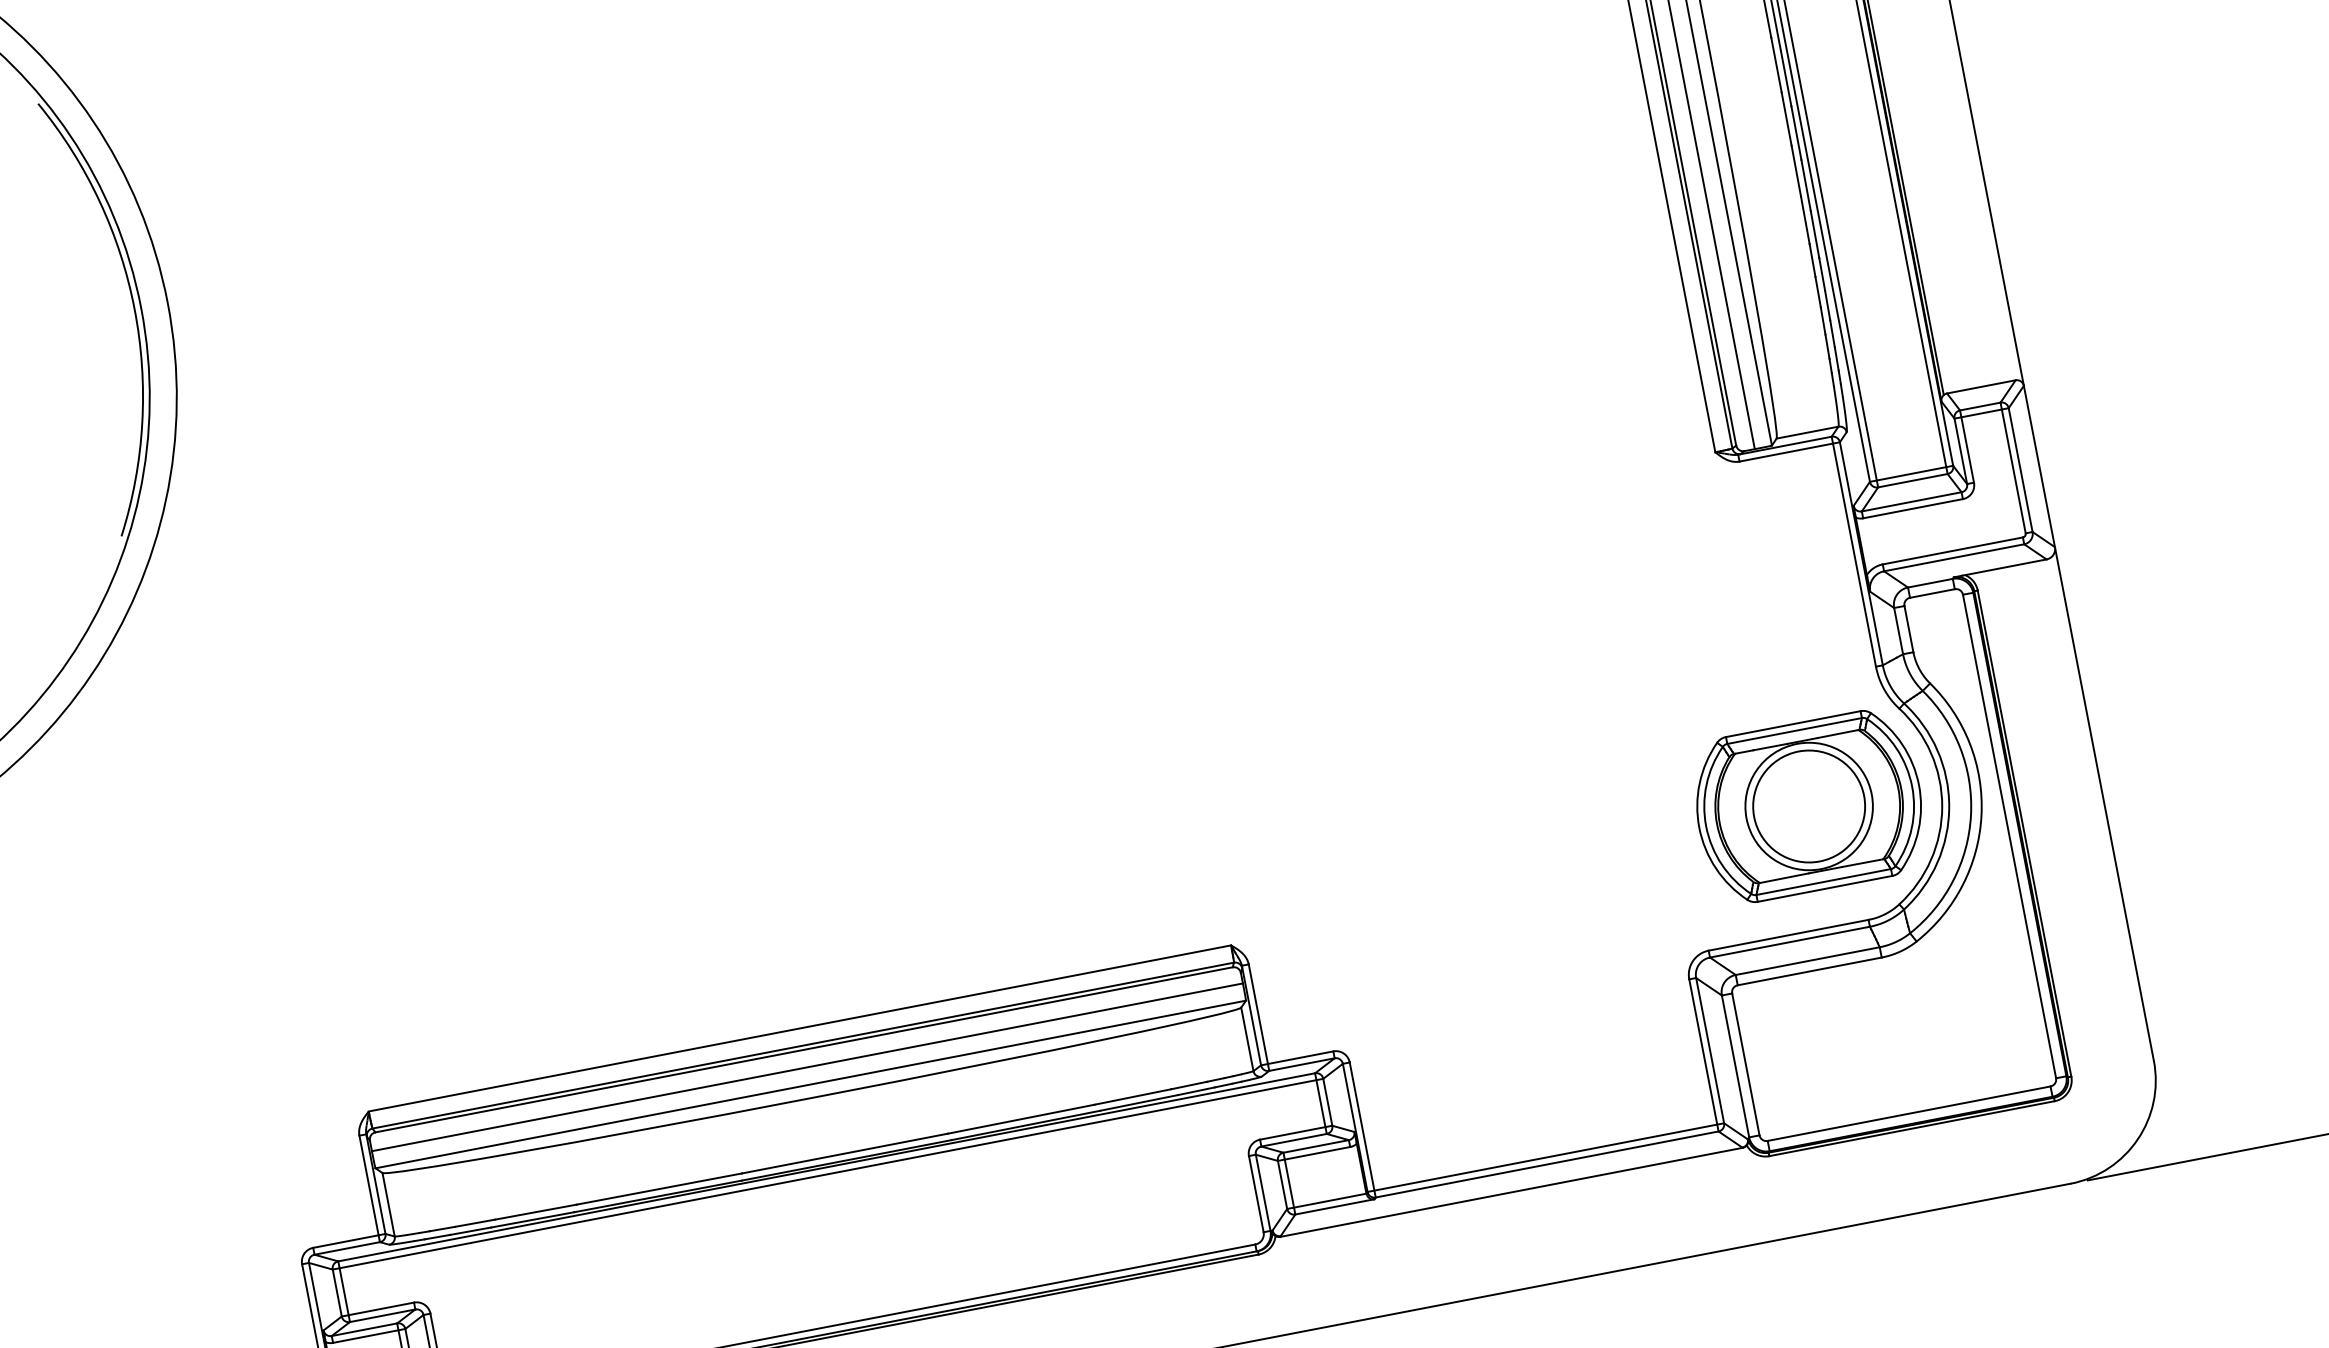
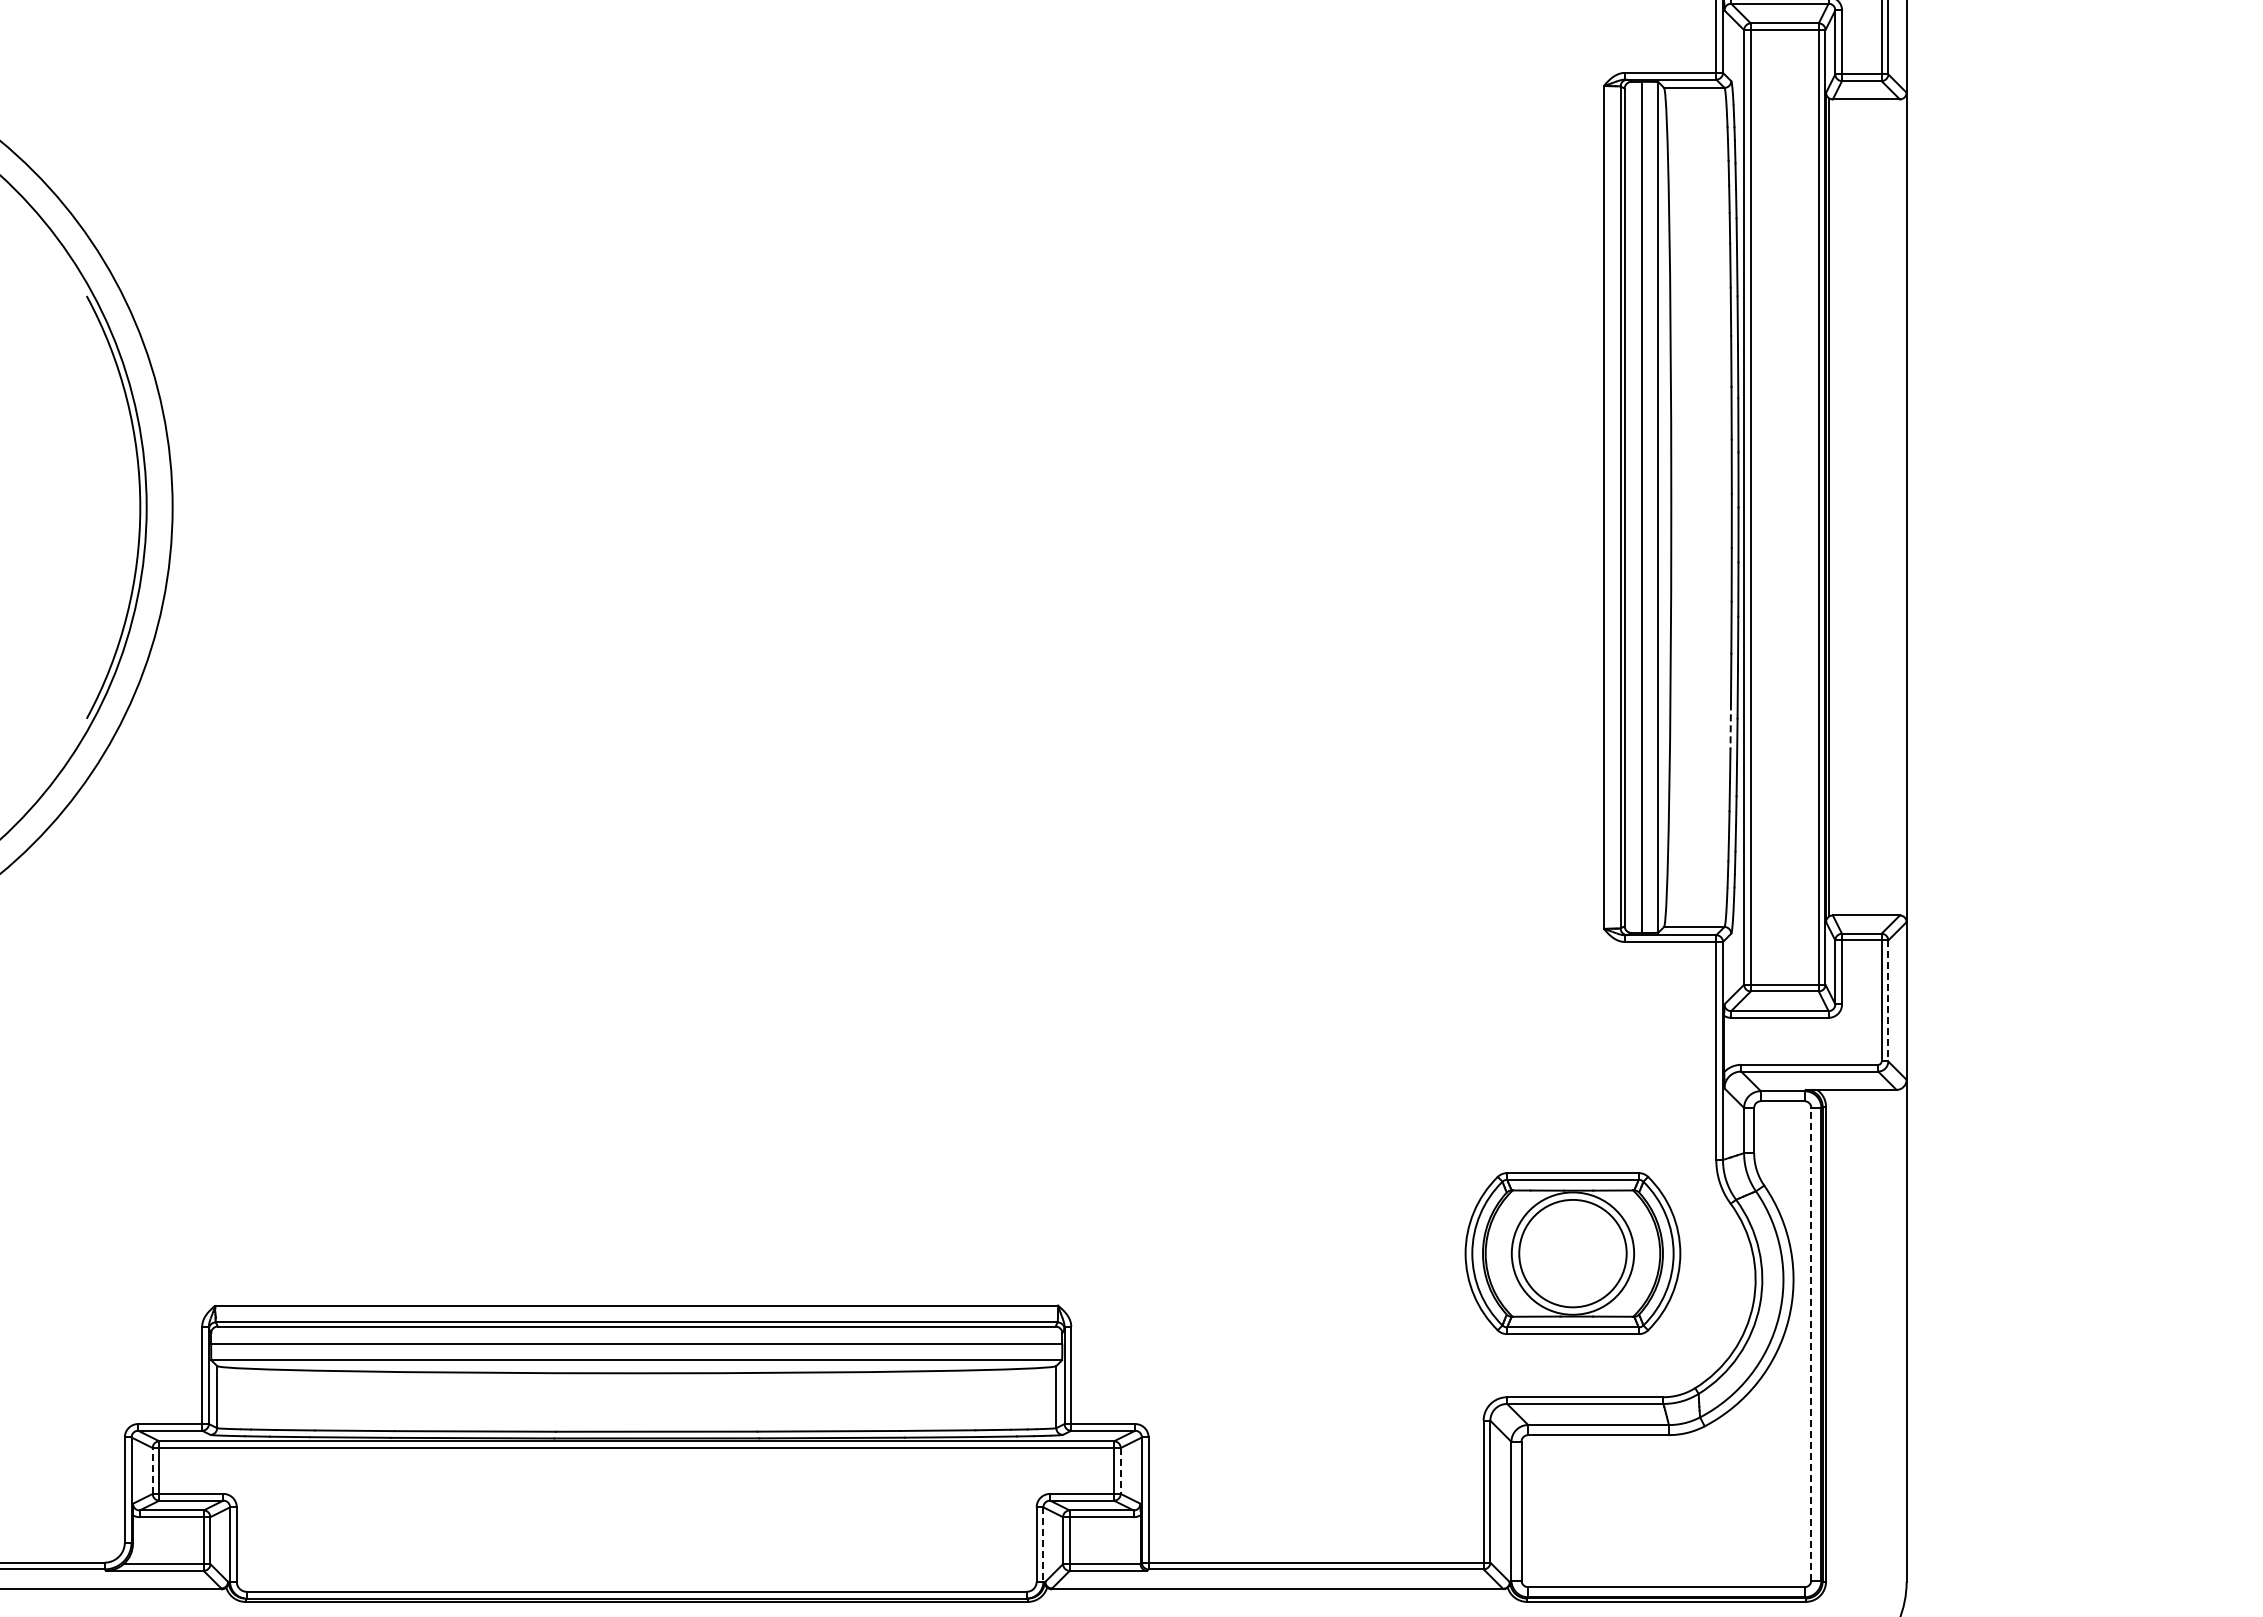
line: (1805, 220) -> (1730, 726), solid -> dashed
line: (2020, 470) -> (1888, 1001), solid -> dashed
part: (1808, 806) -> (1572, 1253), moved
line: (2009, 835) -> (1811, 1343), solid -> dashed
line: (1327, 1101) -> (1120, 1470), solid -> dashed
line: (1263, 1193) -> (1043, 1545), solid -> dashed
line: (336, 1292) -> (152, 1470), solid -> dashed

